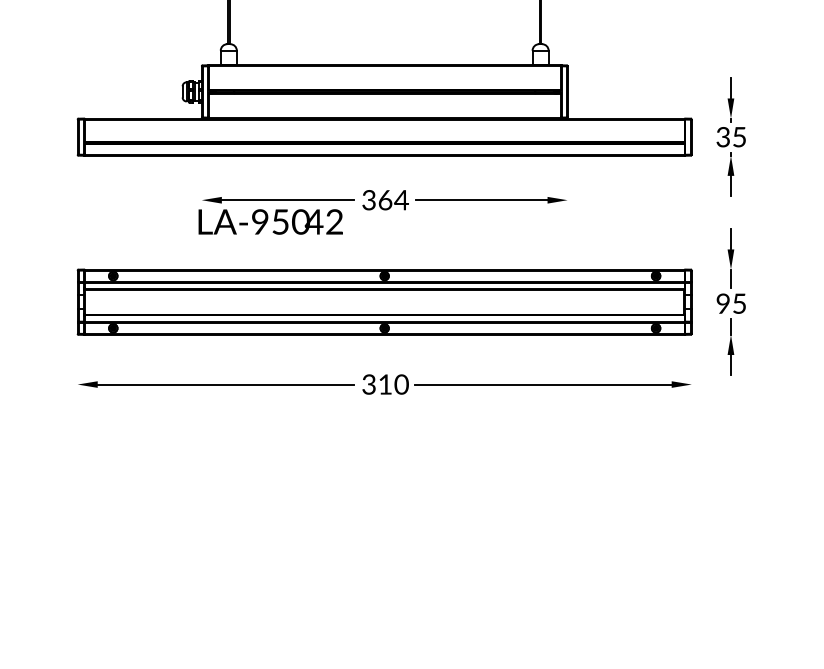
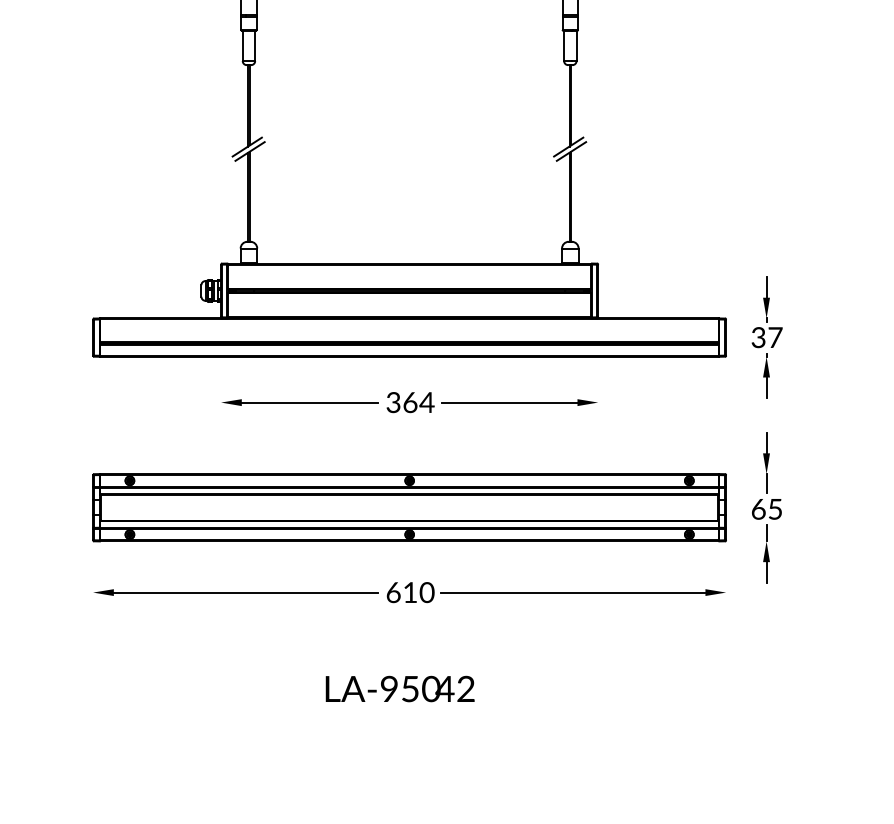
text: (739, 137) -> (775, 337), 35 -> 37
text: (270, 221) -> (399, 688), moved
text: (723, 302) -> (758, 508), 95 -> 65
text: (369, 384) -> (393, 592), 310 -> 610

